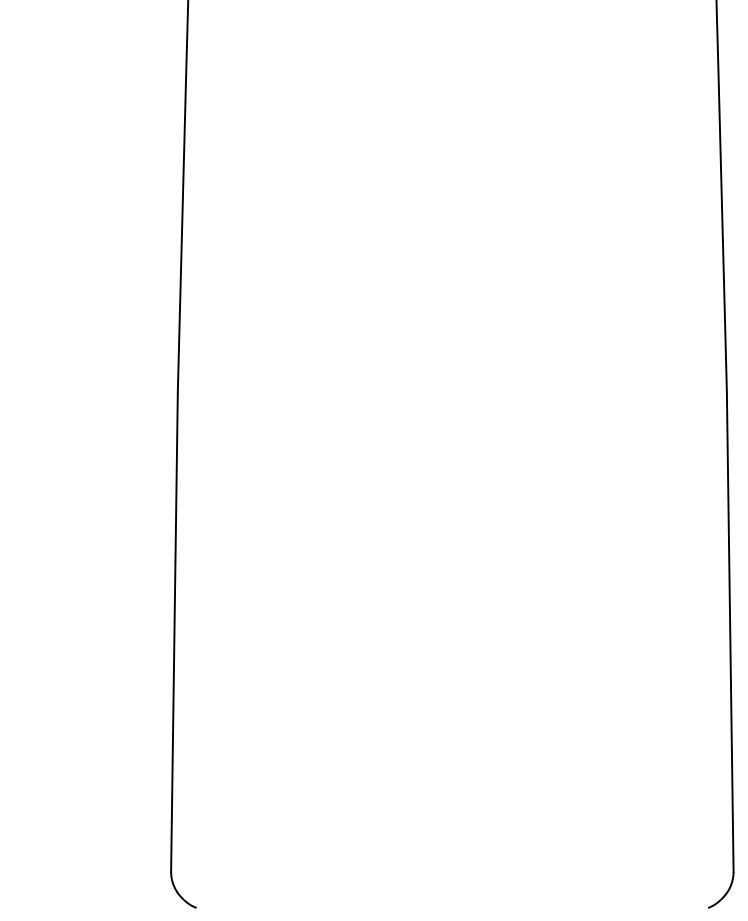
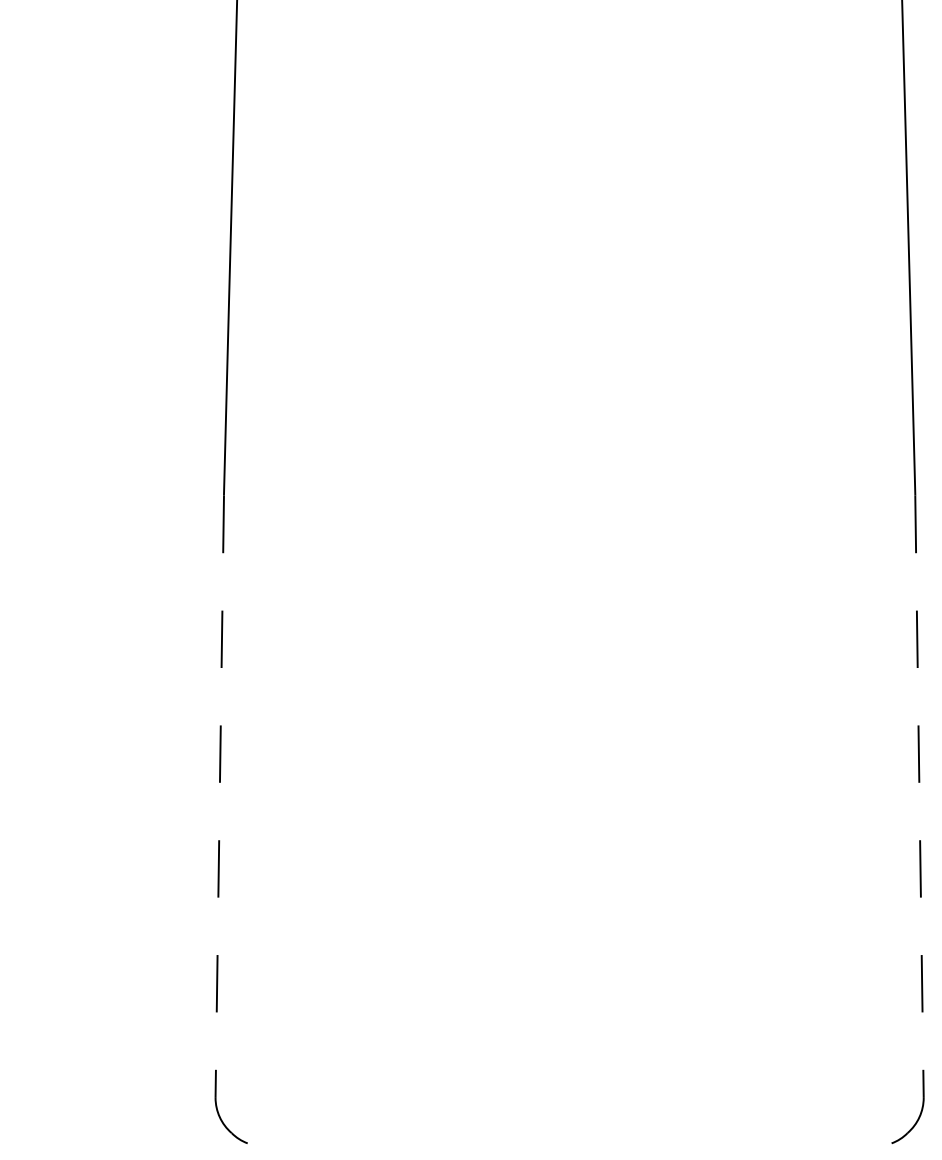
line: (174, 633) -> (219, 797), solid -> dashed
line: (730, 633) -> (919, 797), solid -> dashed

